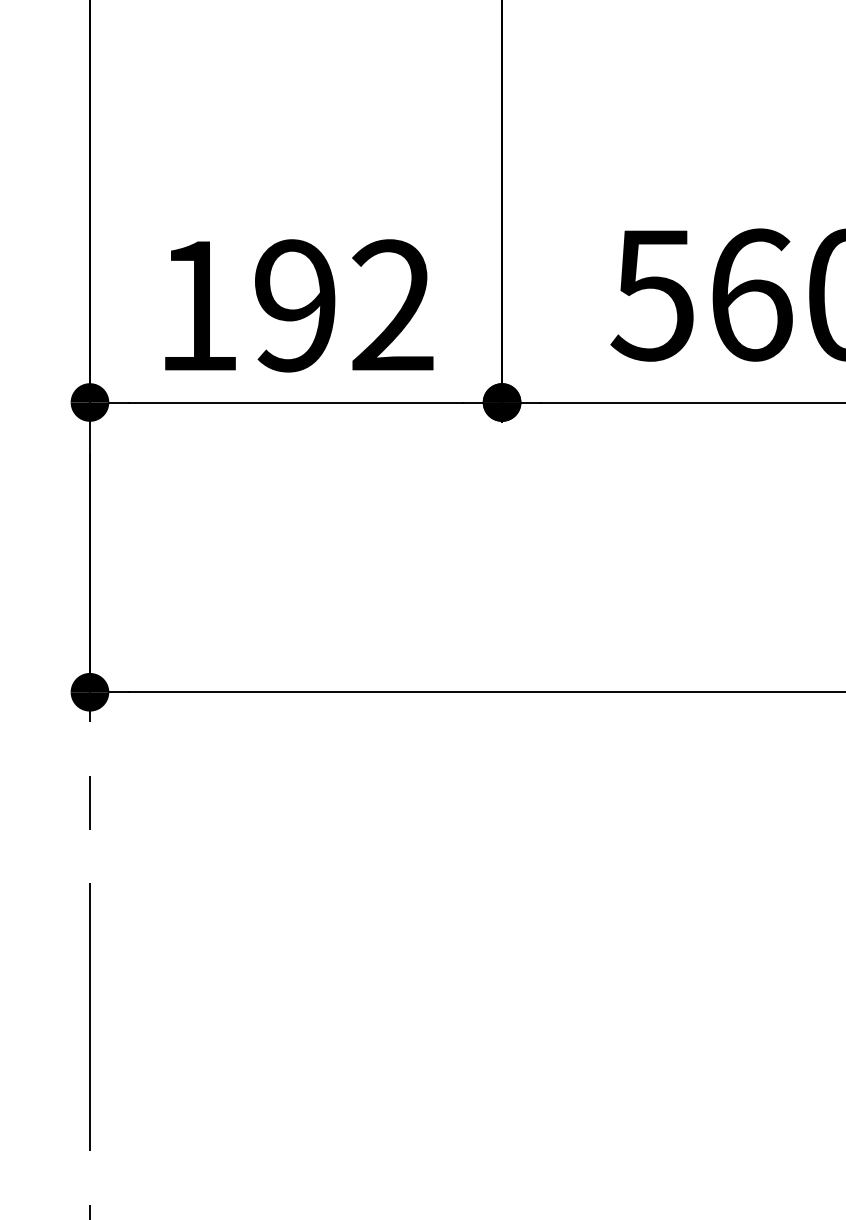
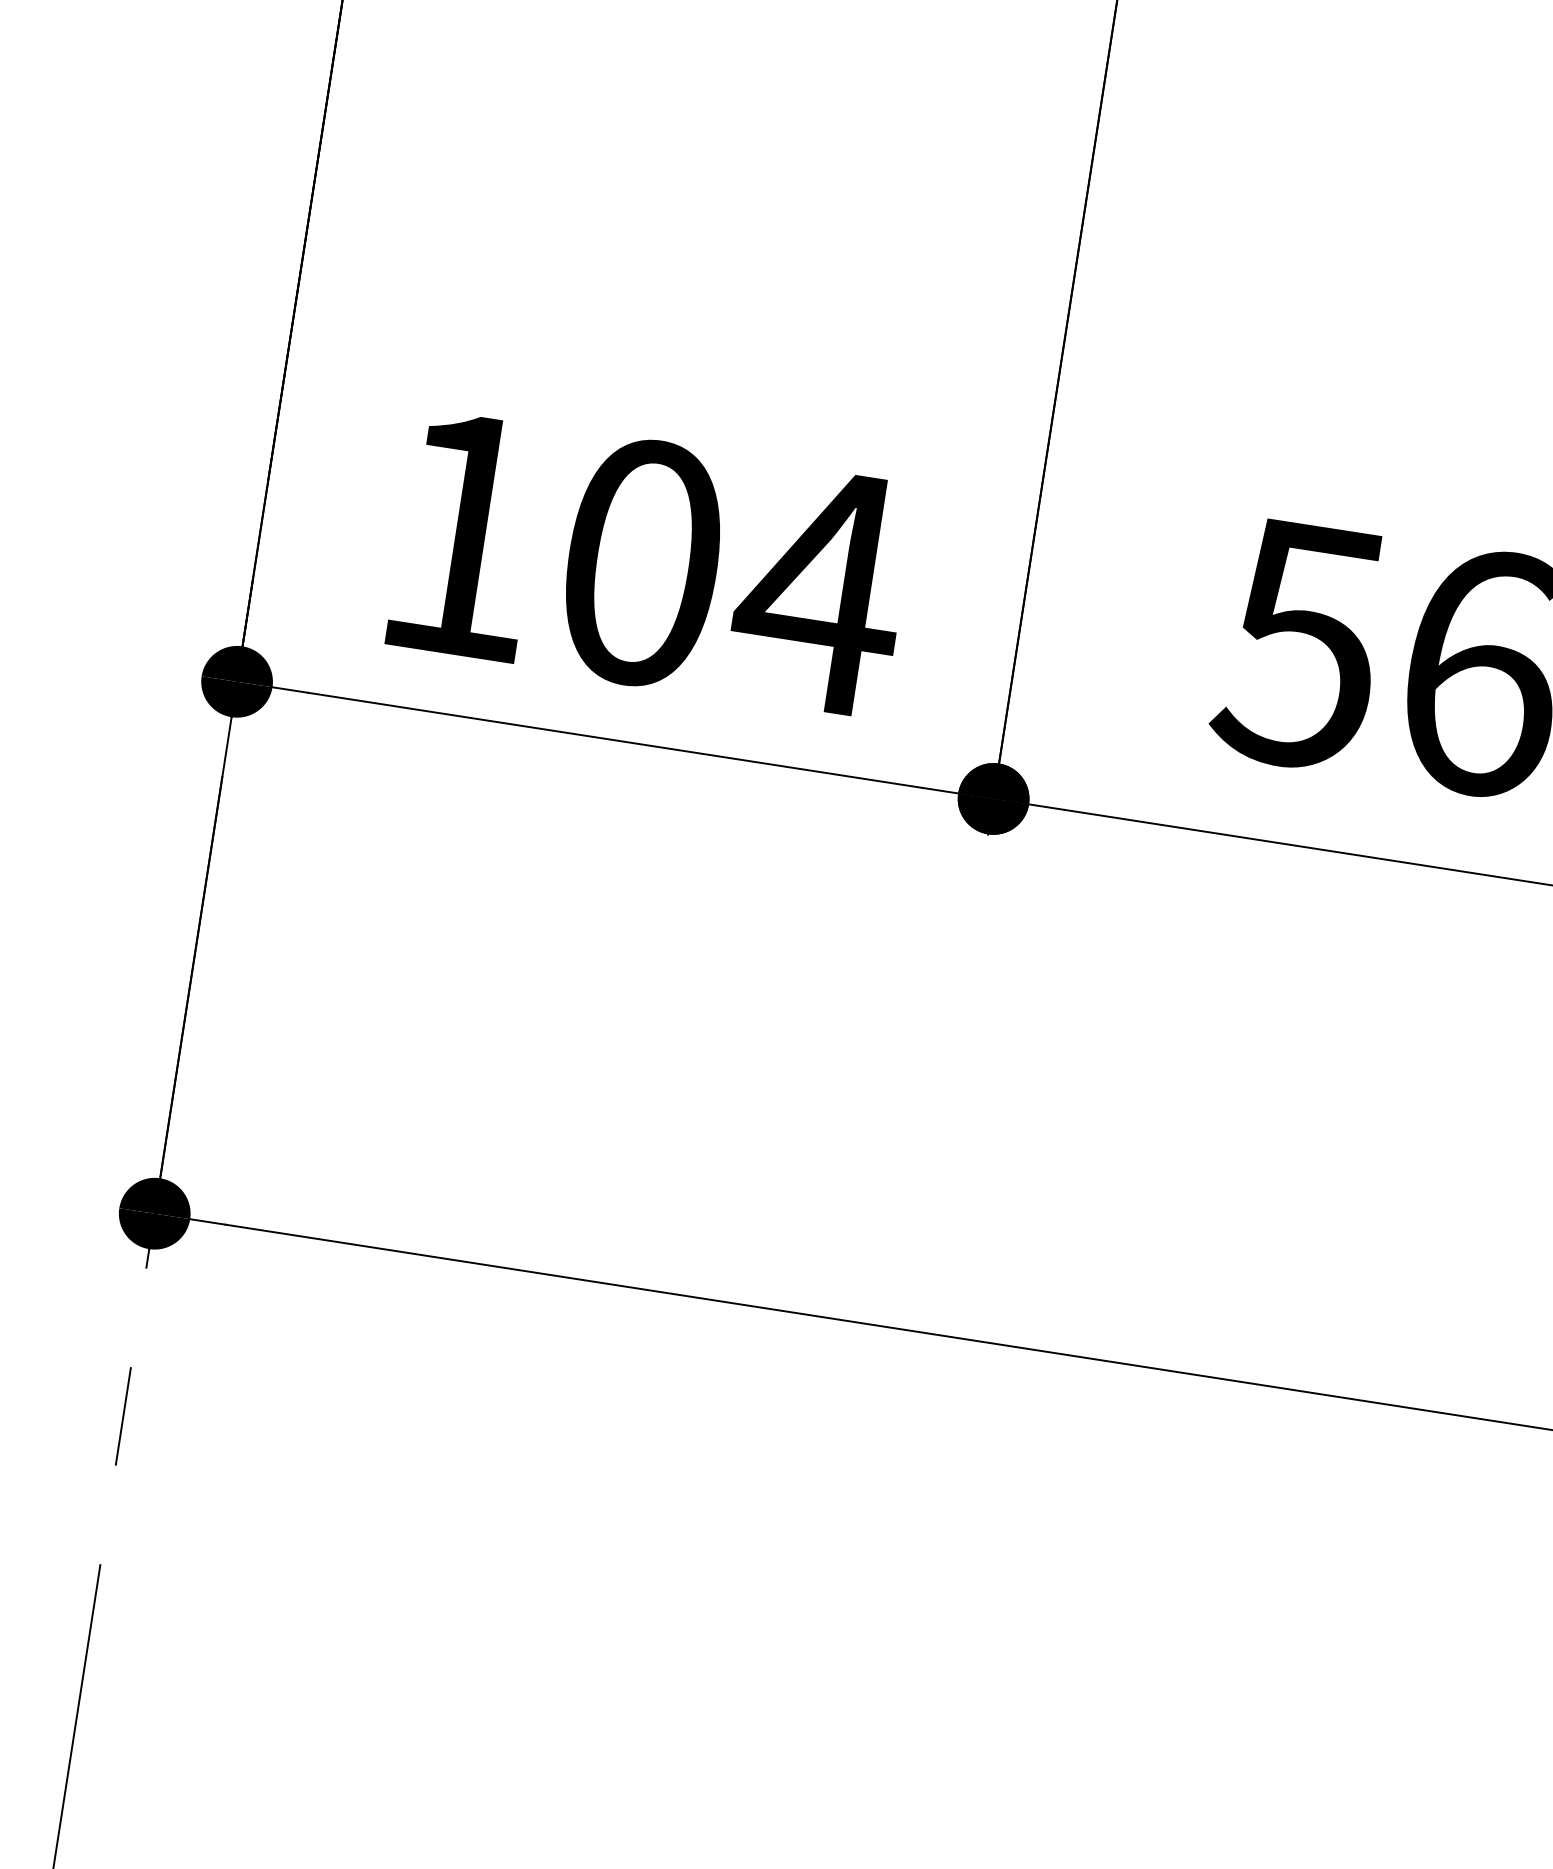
text: (345, 305) -> (733, 576), 192 -> 104

